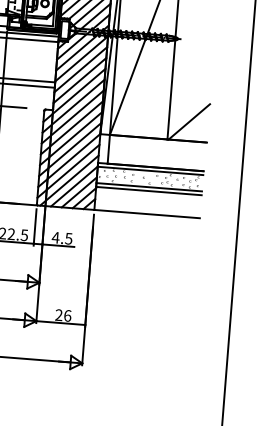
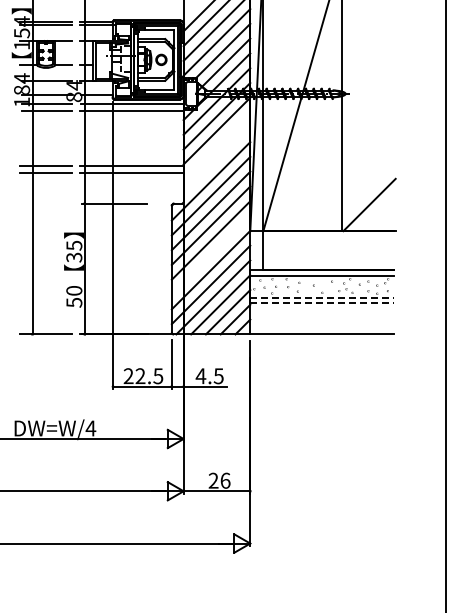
line: (80, 69) -> (216, 145), removed
line: (79, 80) -> (216, 160), removed
line: (69, 149) -> (210, 255), removed
line: (149, 187) -> (322, 297), solid -> dashed
line: (149, 191) -> (322, 303), solid -> dashed

